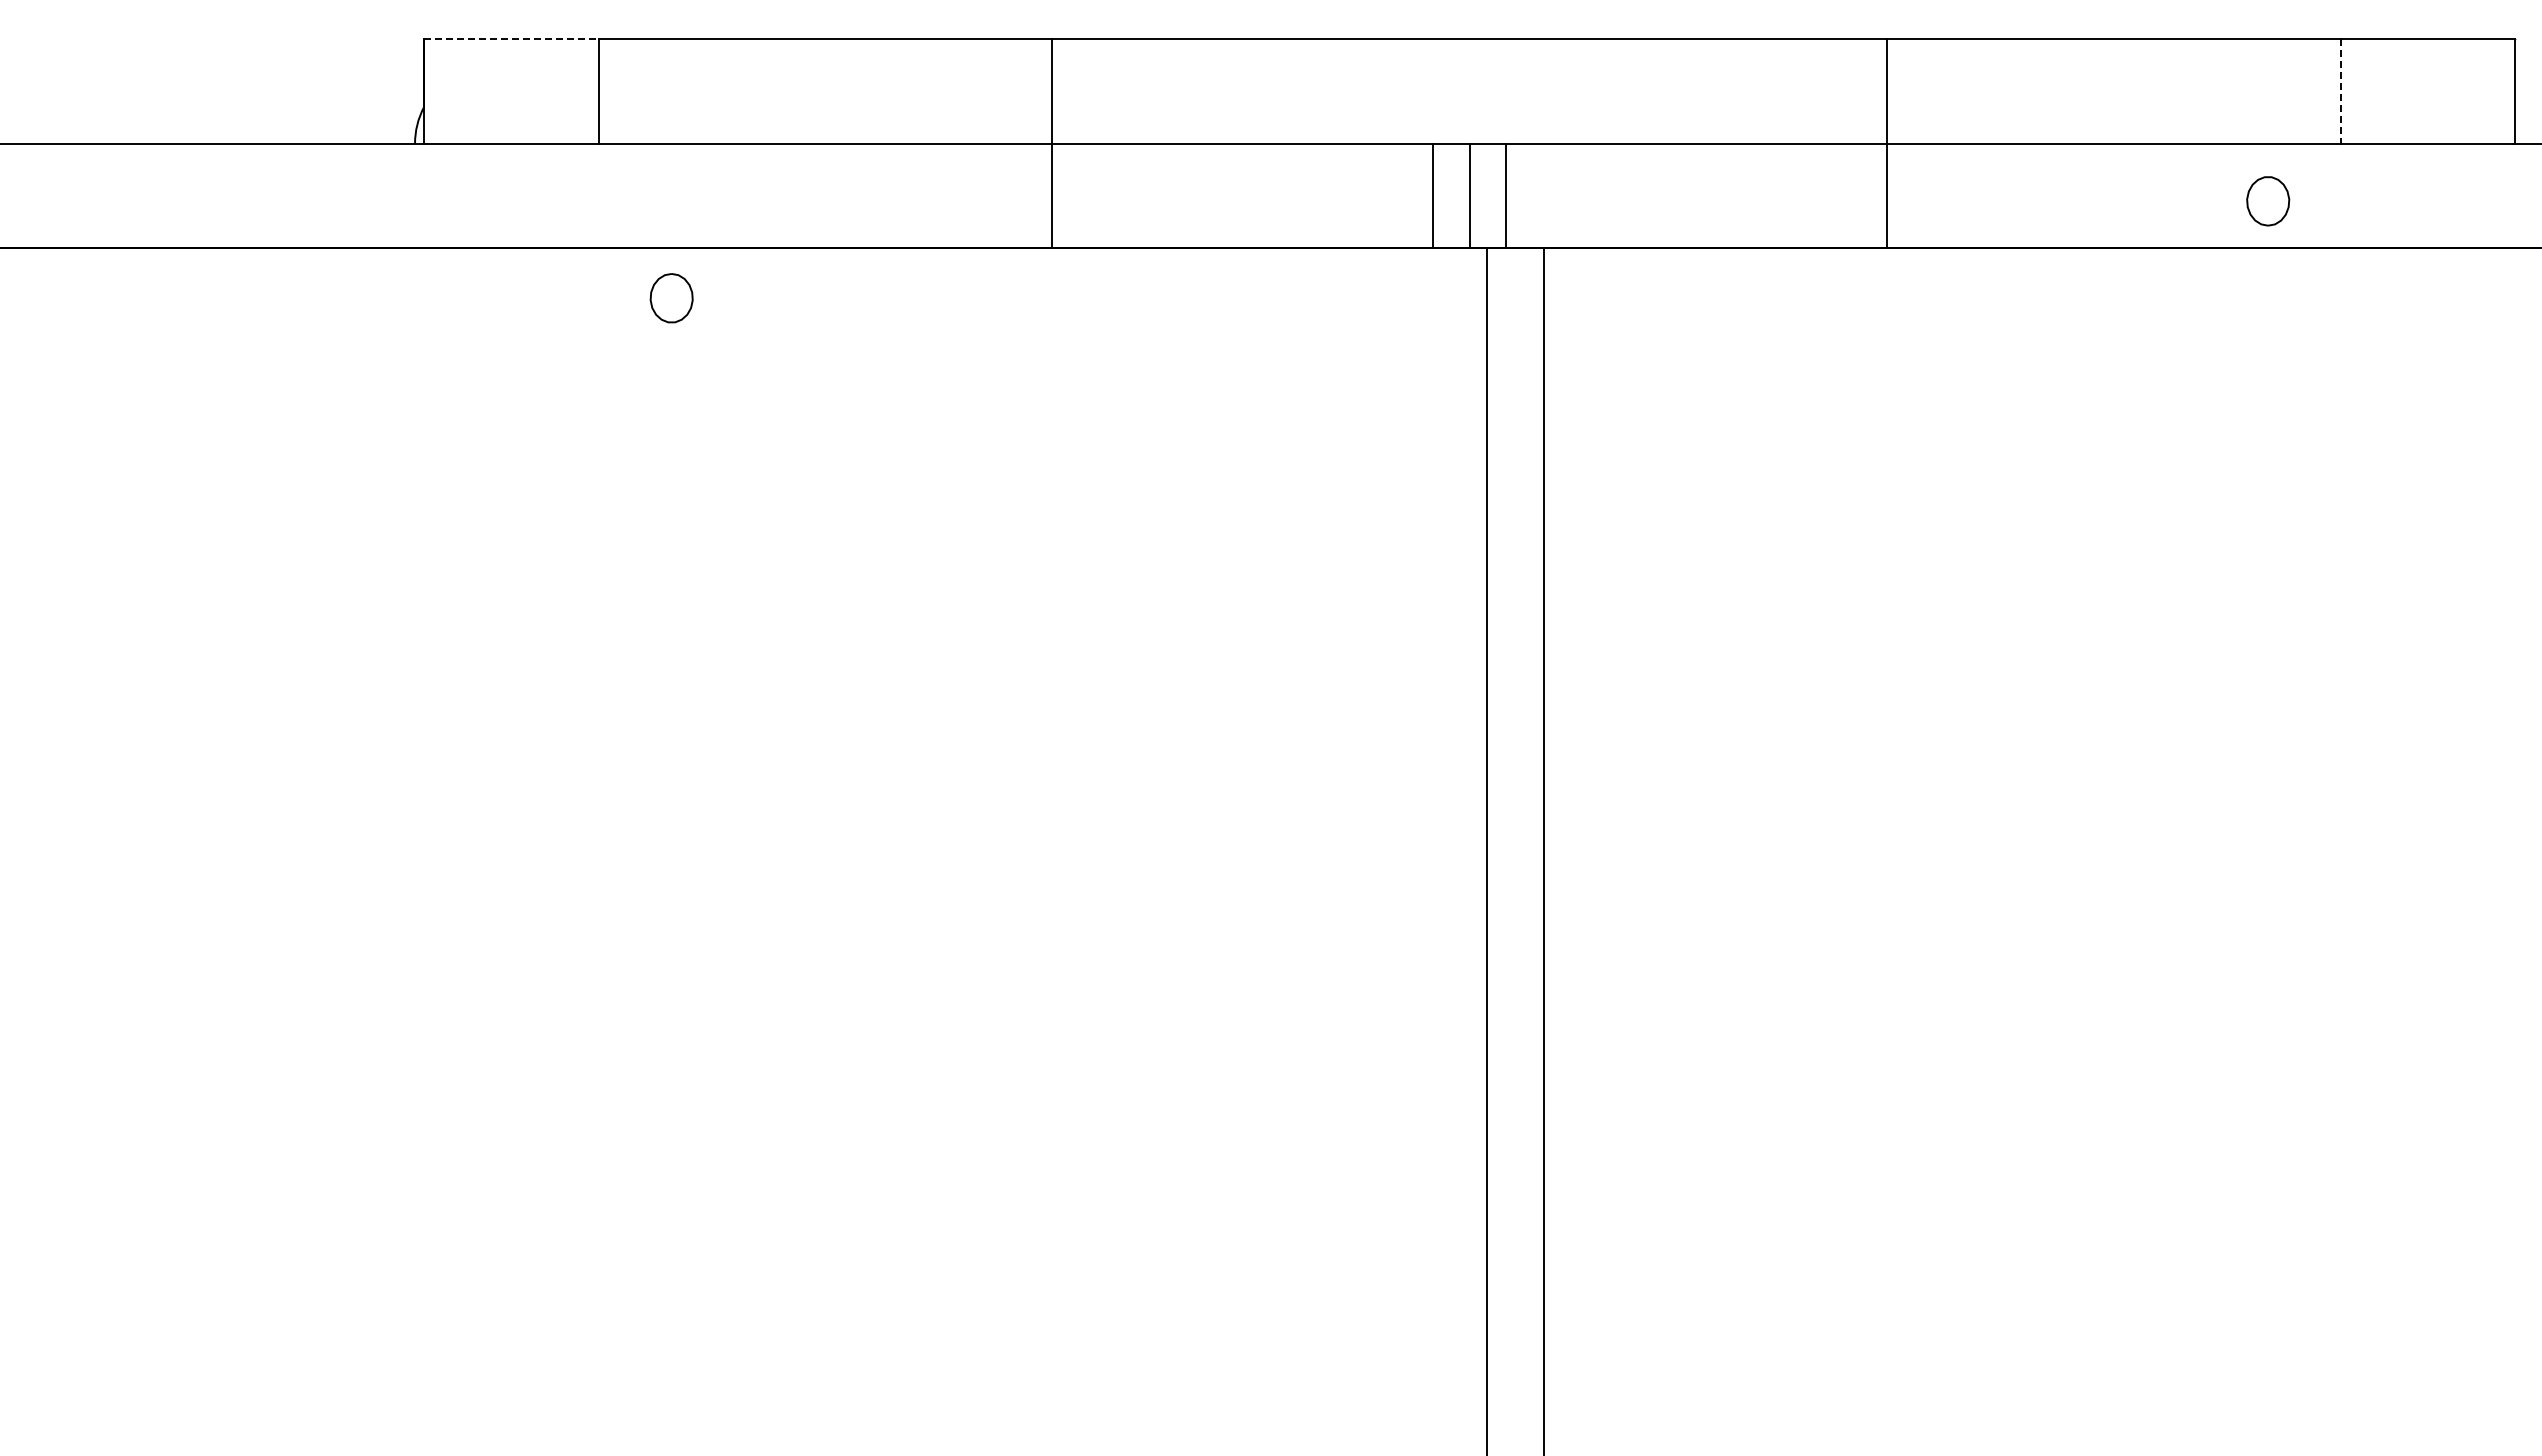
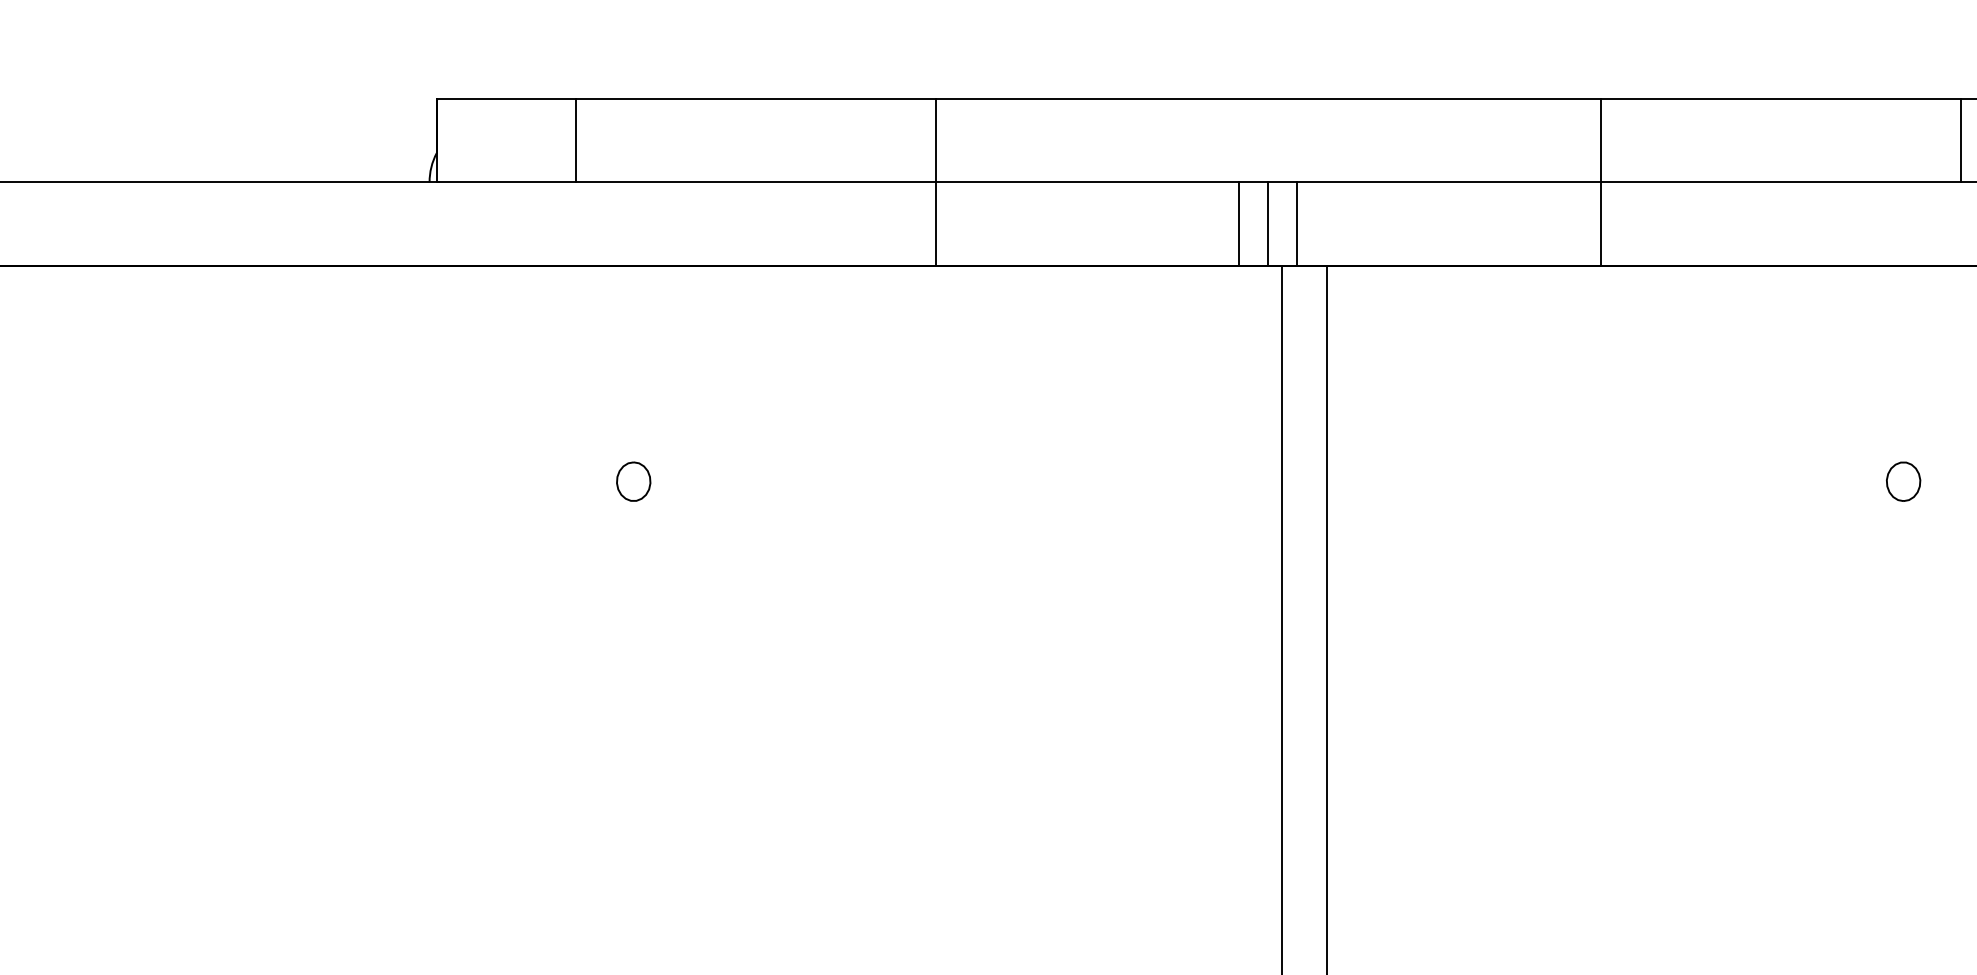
line: (511, 39) -> (506, 99), dashed -> solid
line: (2340, 92) -> (1961, 141), dashed -> solid
part: (2268, 201) -> (1903, 481), moved
part: (671, 298) -> (633, 481), moved

